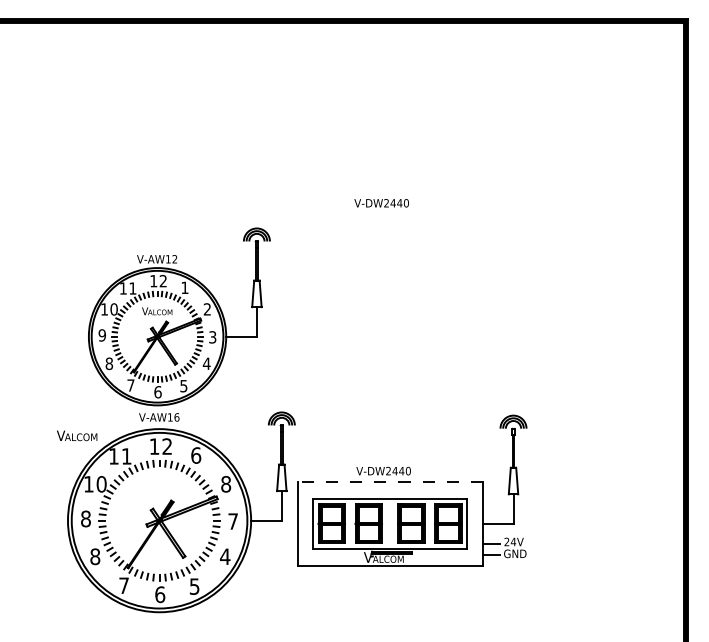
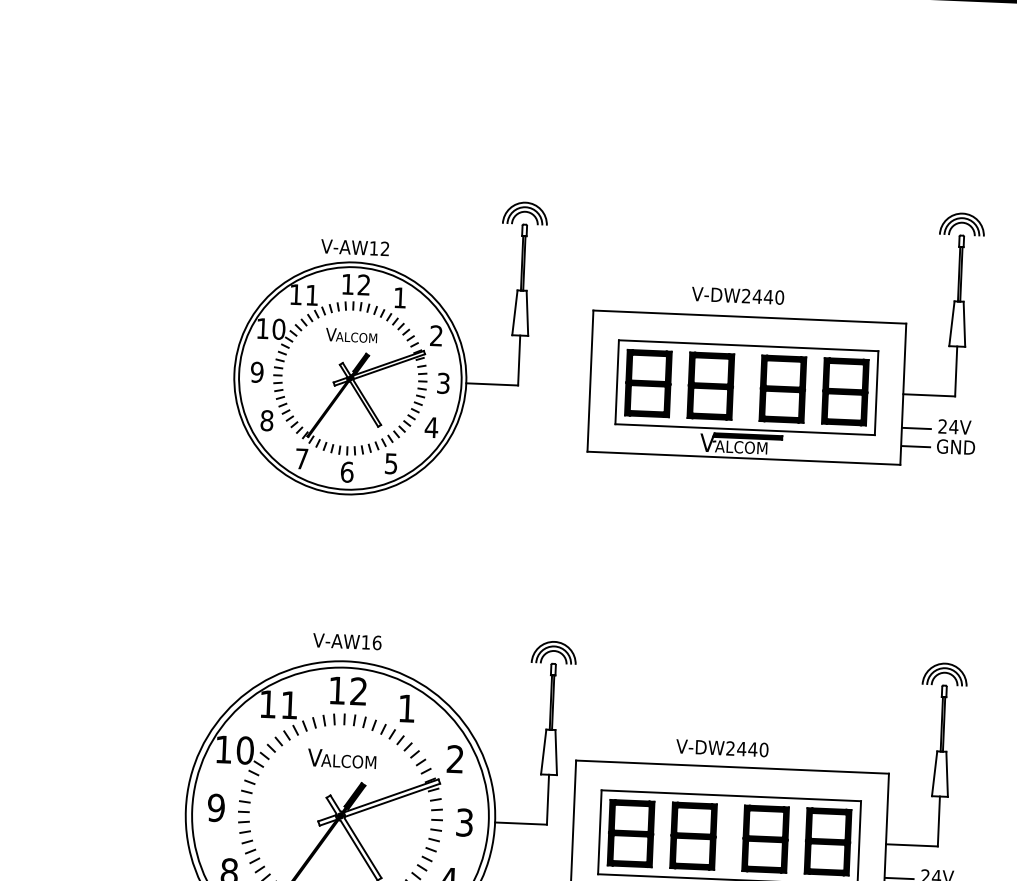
part: (411, 223) -> (786, 332), added
part: (179, 316) -> (388, 345), moved
text: (77, 435) -> (342, 758), moved
text: (196, 455) -> (407, 708), 6 -> 1
line: (390, 482) -> (733, 767), dashed -> solid
text: (226, 484) -> (456, 759), 8 -> 2
text: (85, 518) -> (215, 807), 8 -> 9
text: (232, 521) -> (463, 822), 7 -> 3

